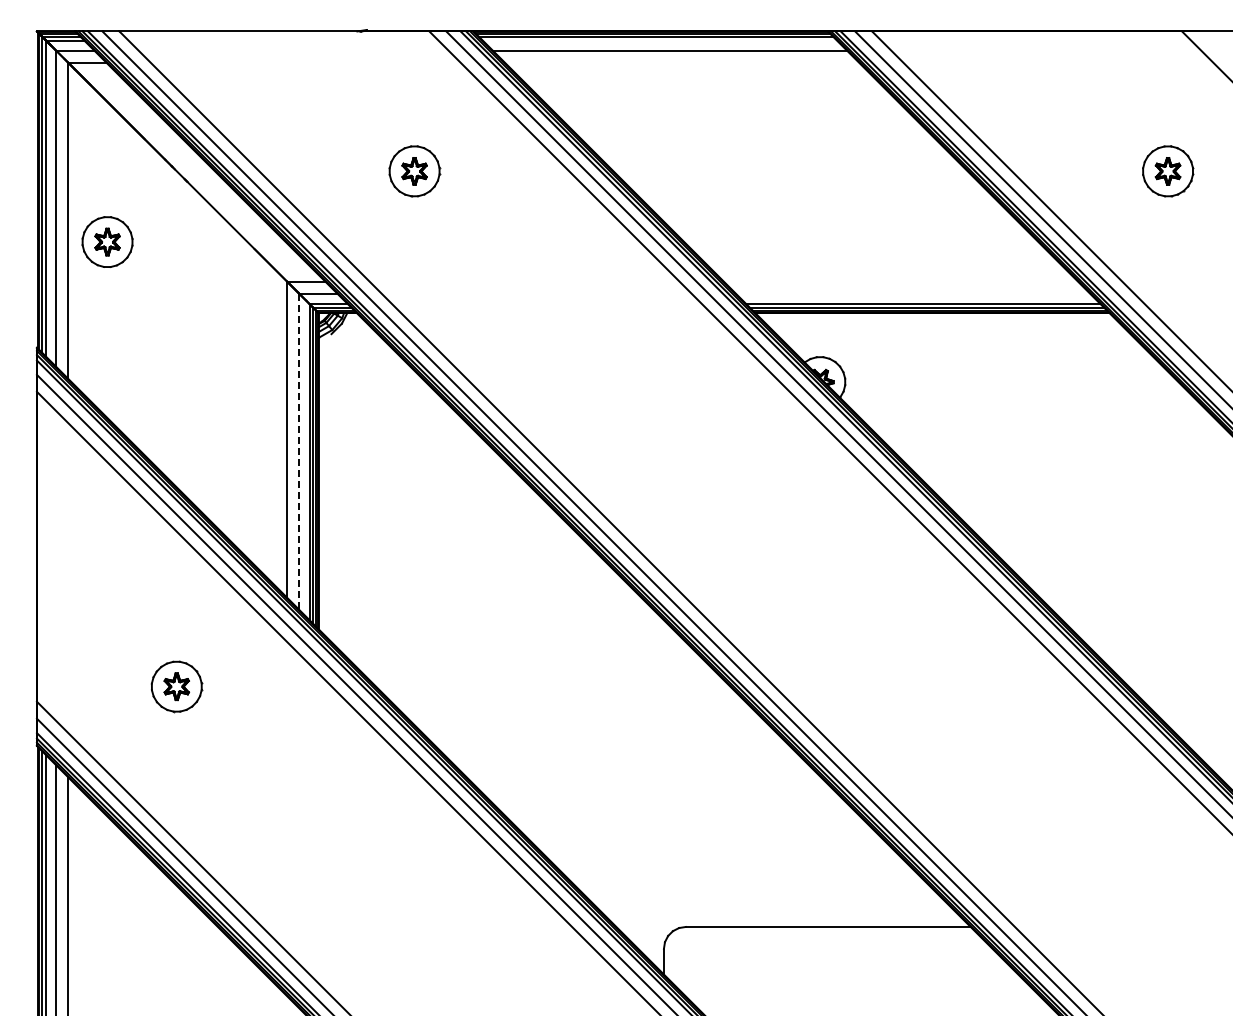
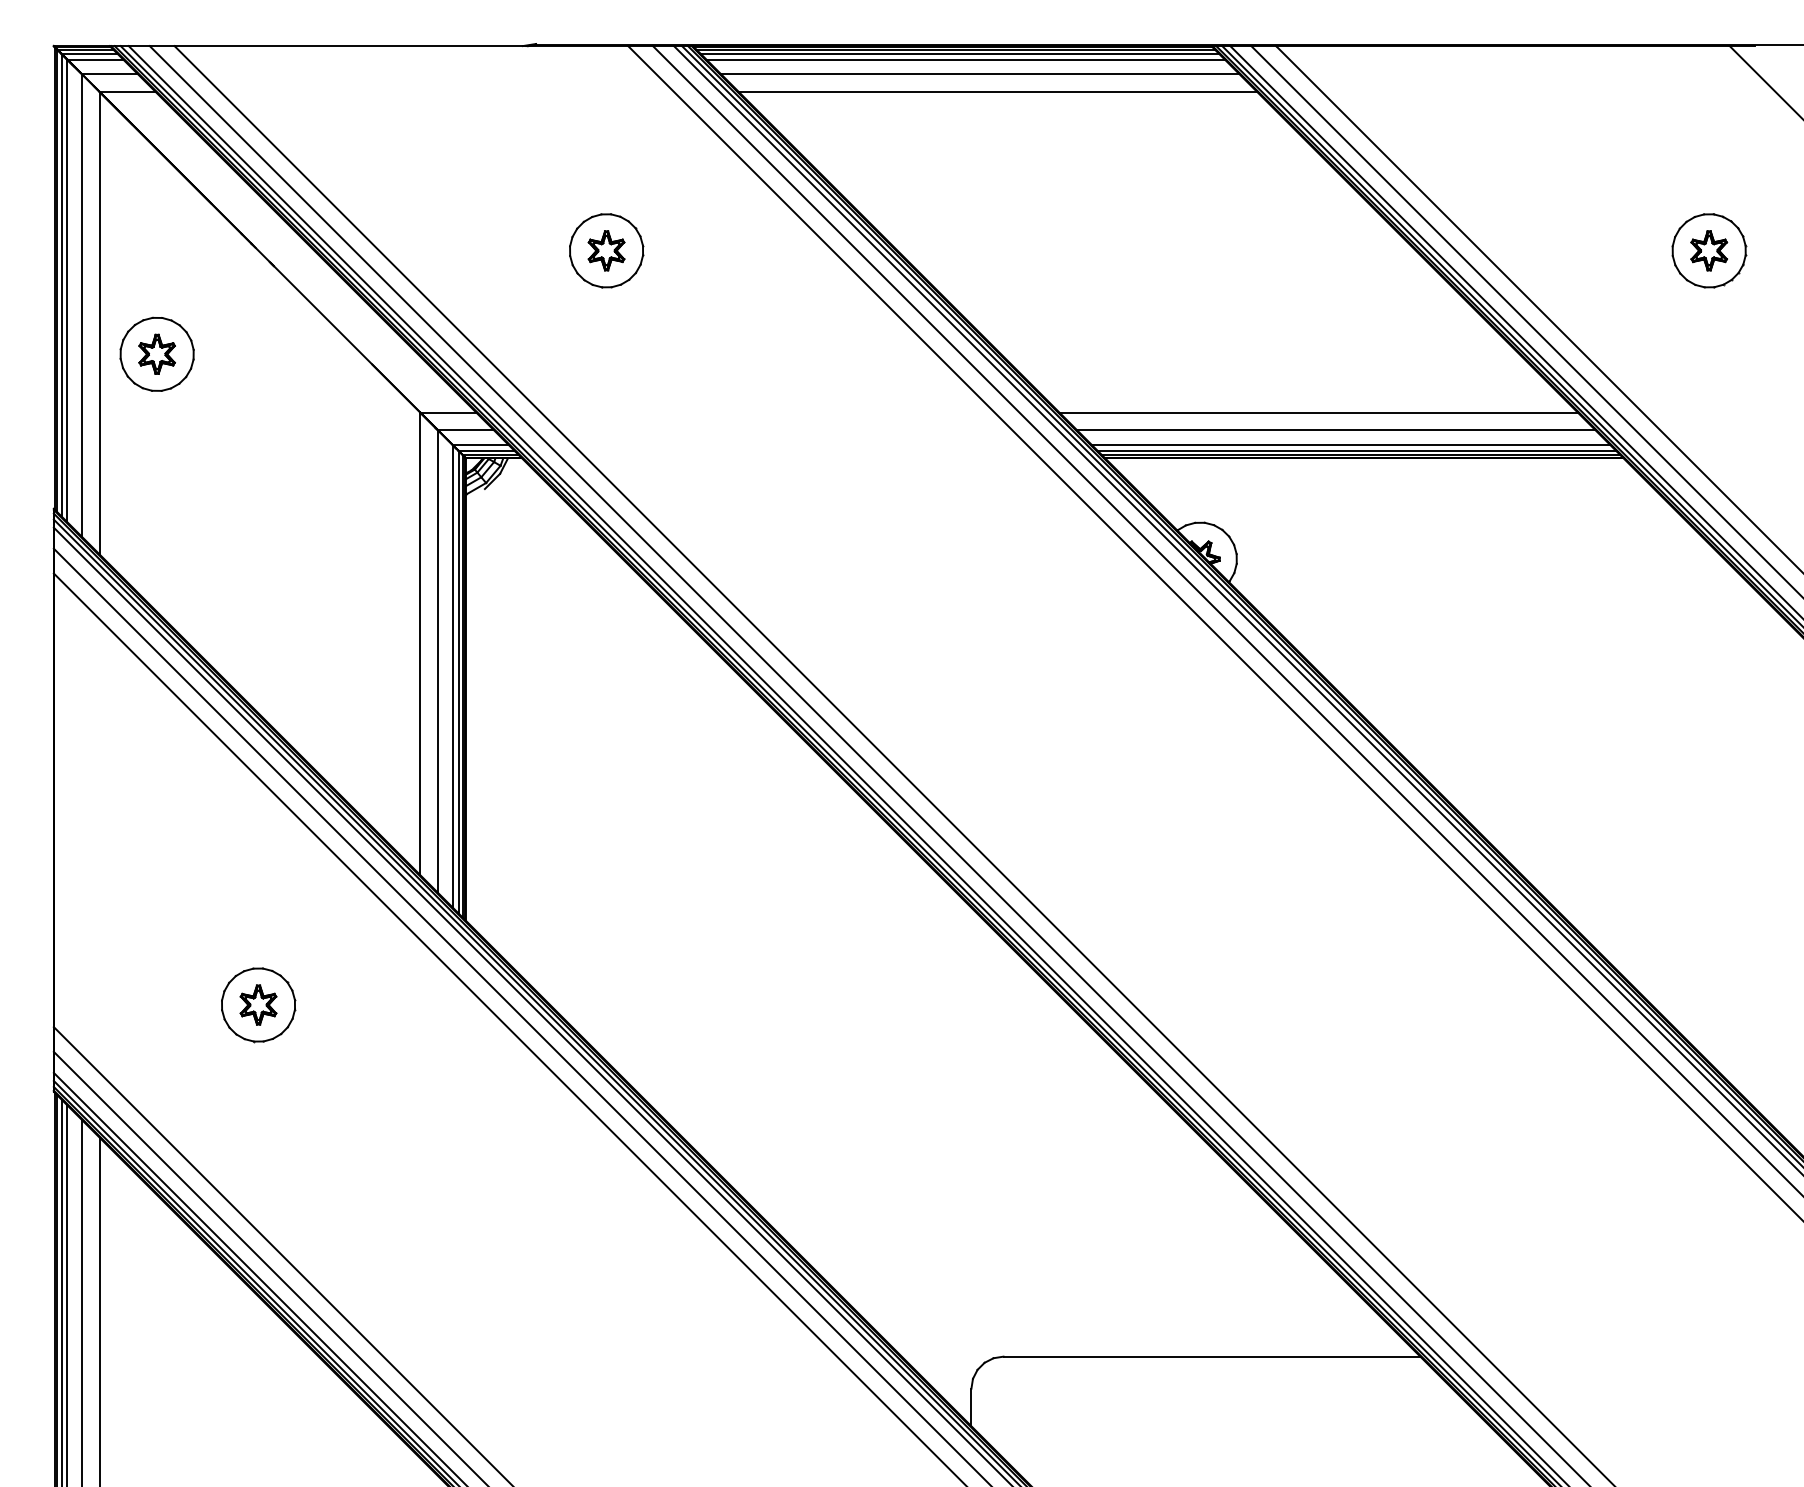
line: (659, 40) -> (964, 59), added
line: (681, 62) -> (997, 91), added
line: (901, 281) -> (1319, 412), added
line: (913, 293) -> (1336, 429), added
line: (299, 452) -> (438, 662), dashed -> solid

